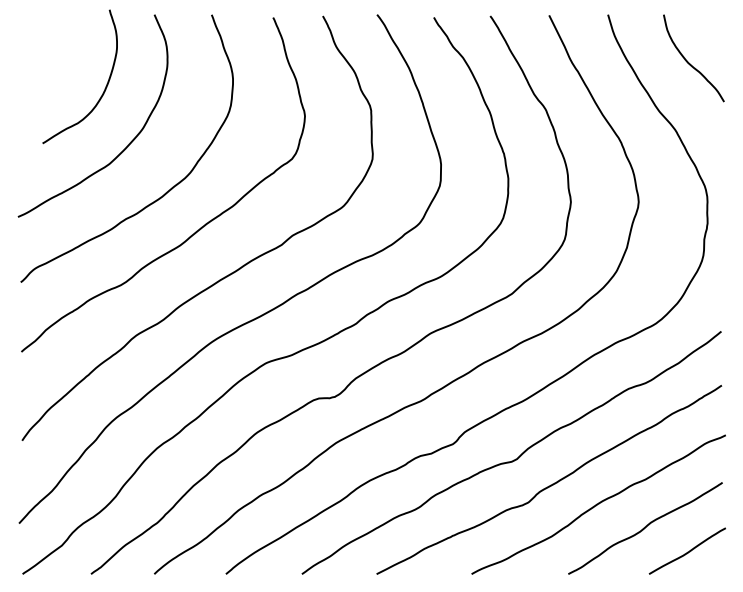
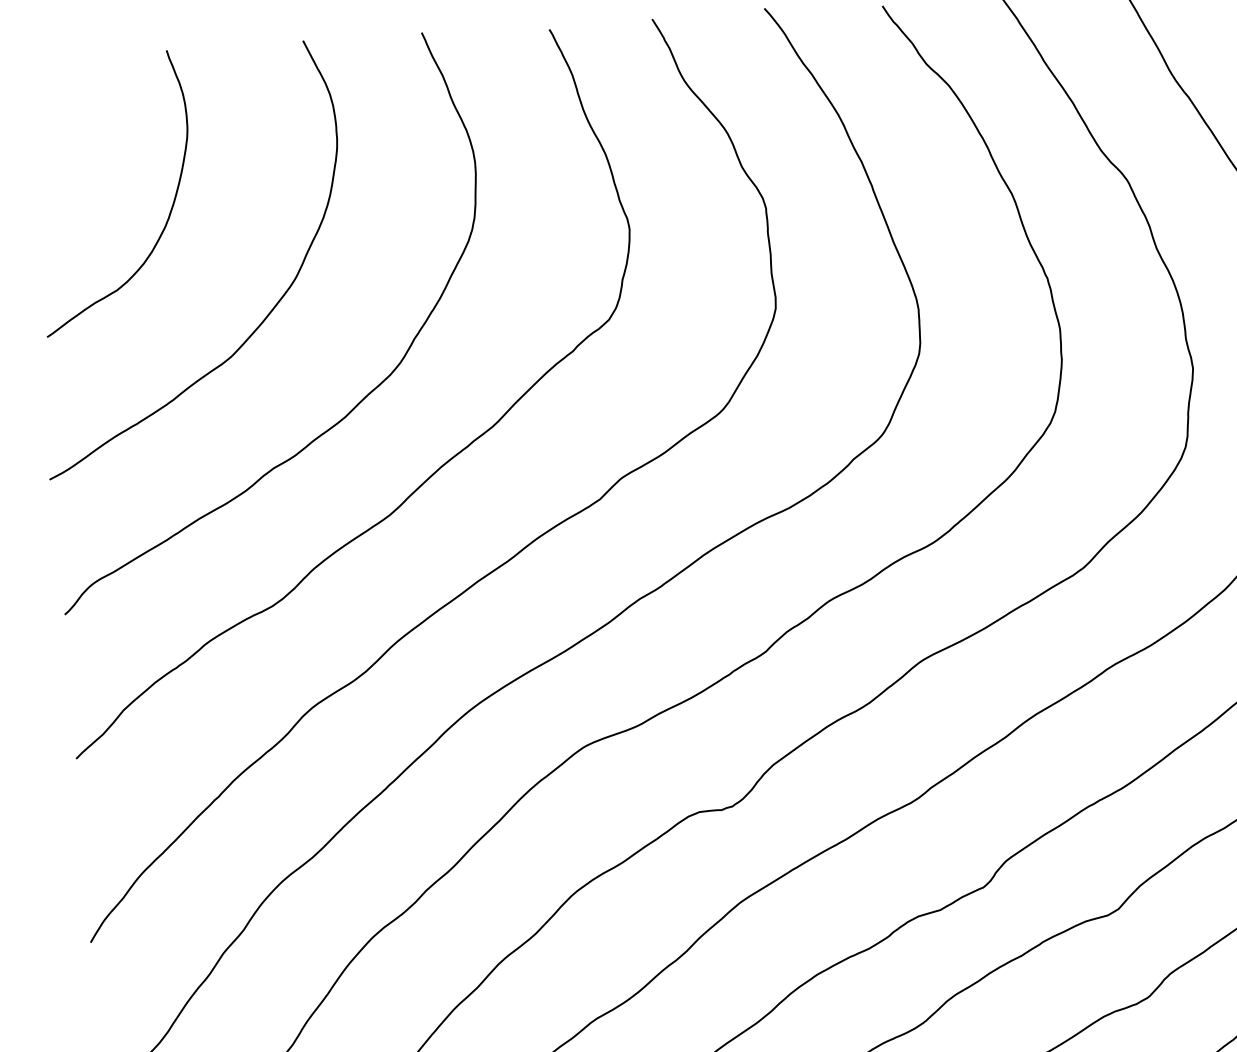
curve: (104, 88) -> (167, 214), moved

